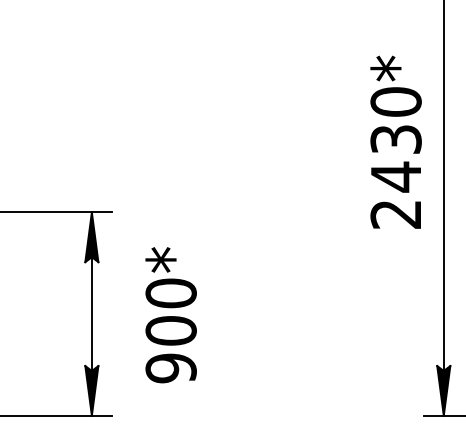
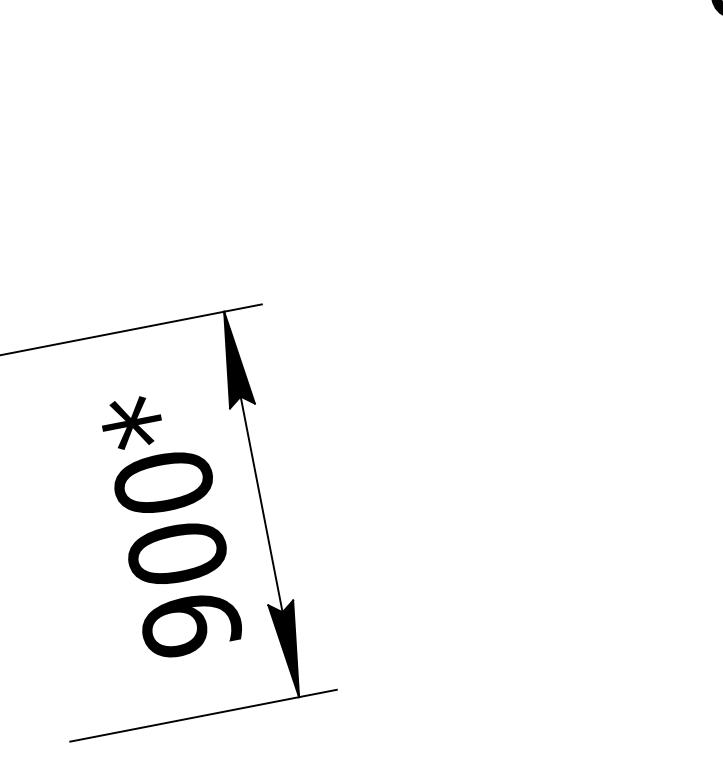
text: (170, 315) -> (170, 524), moved

